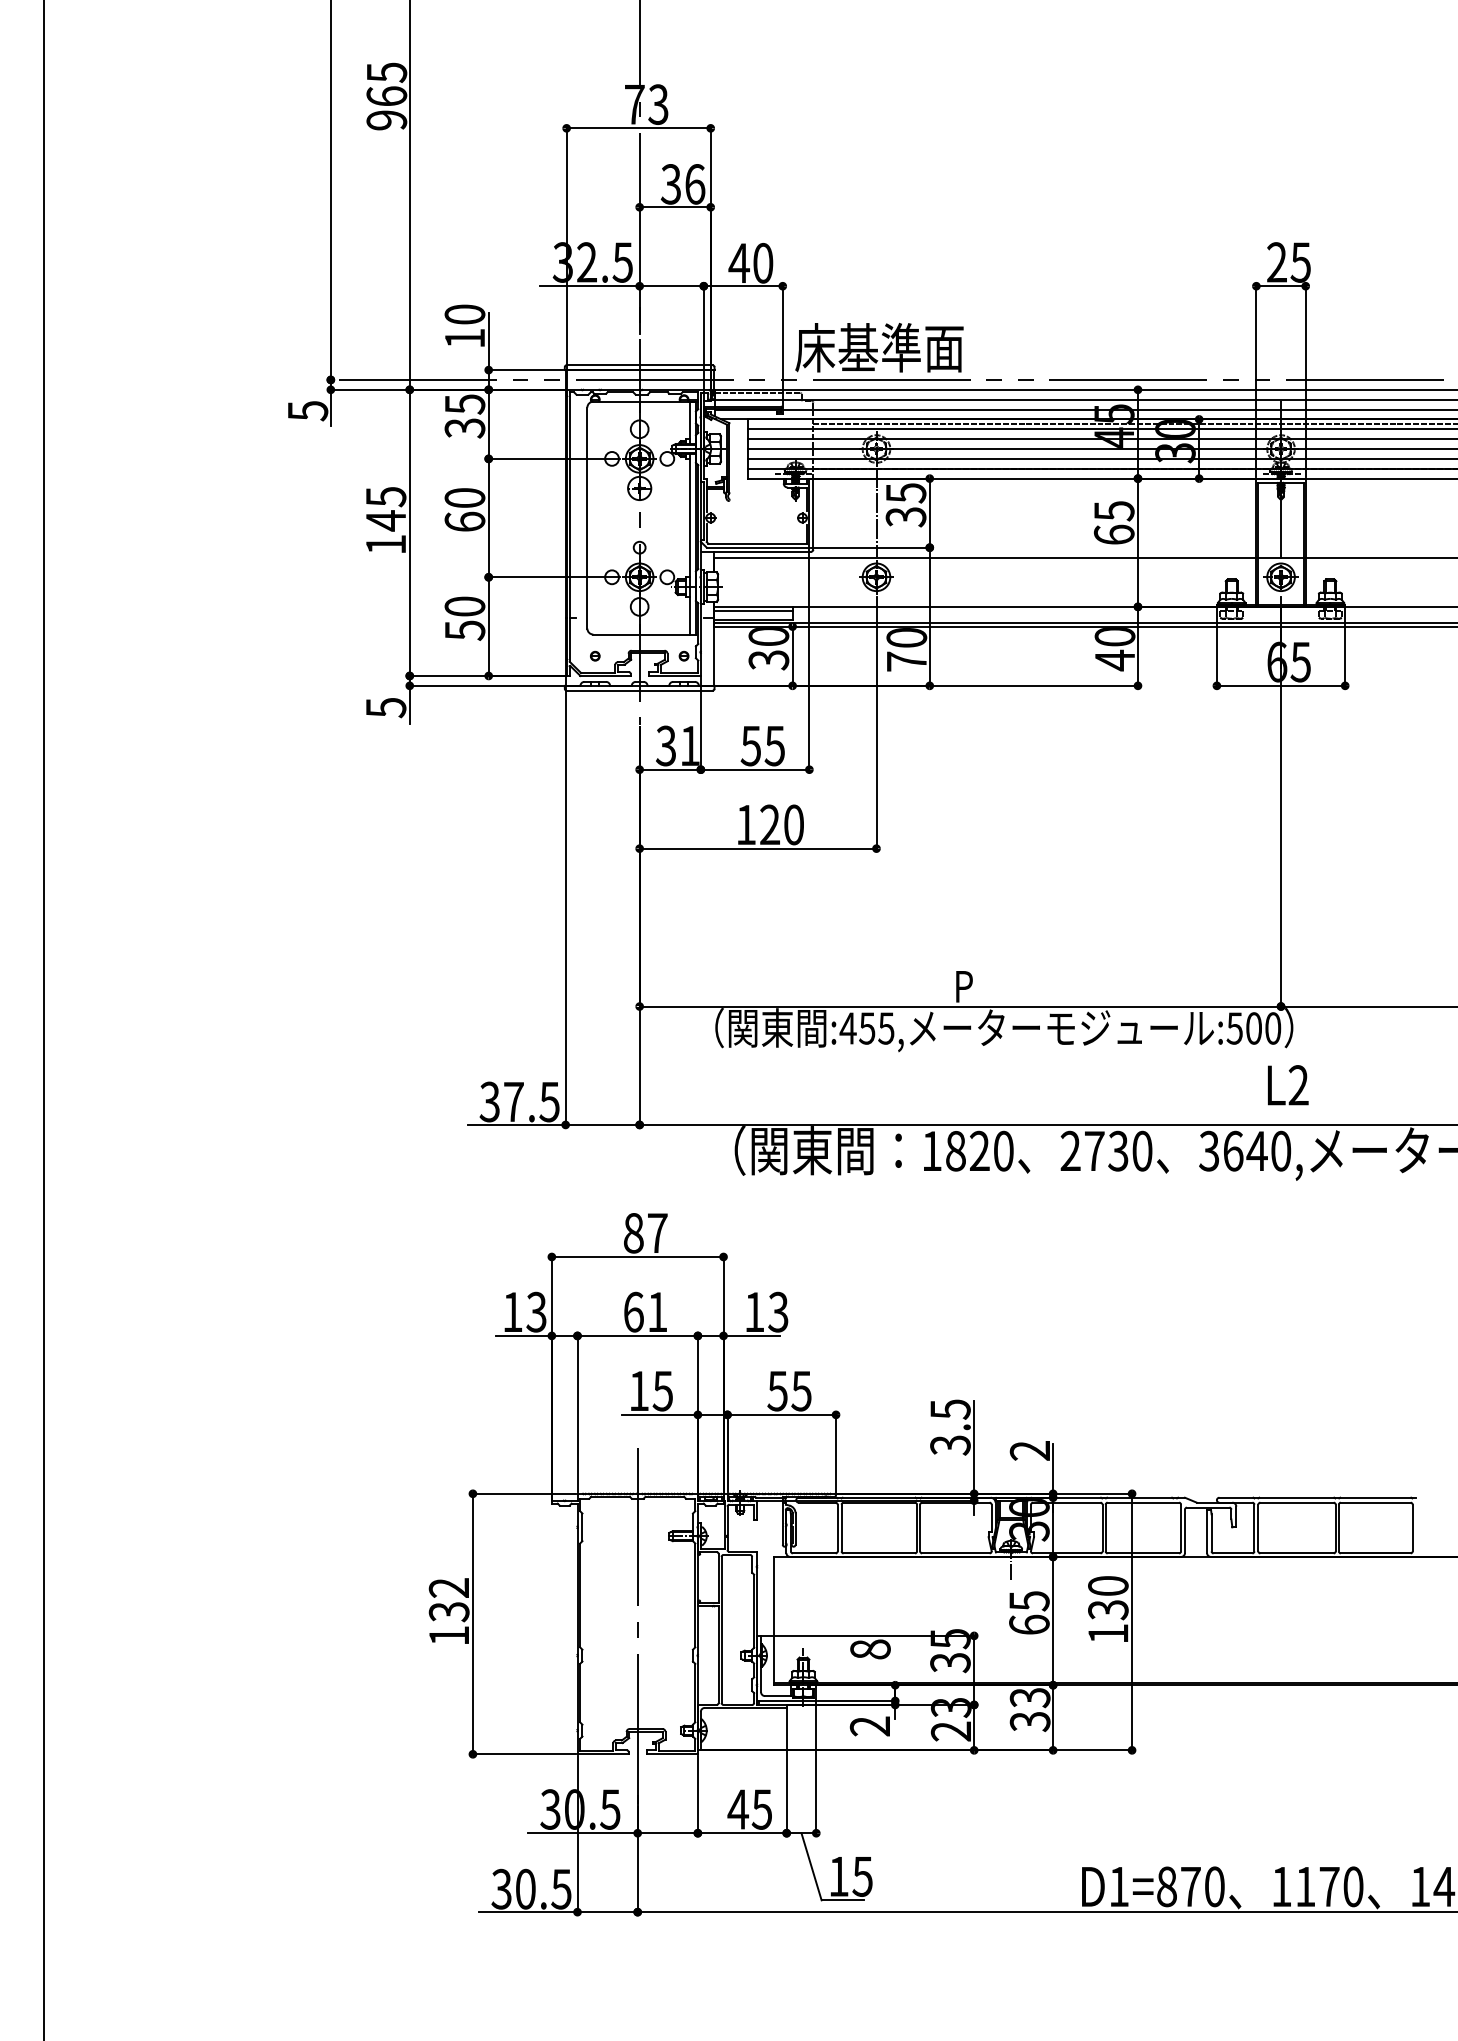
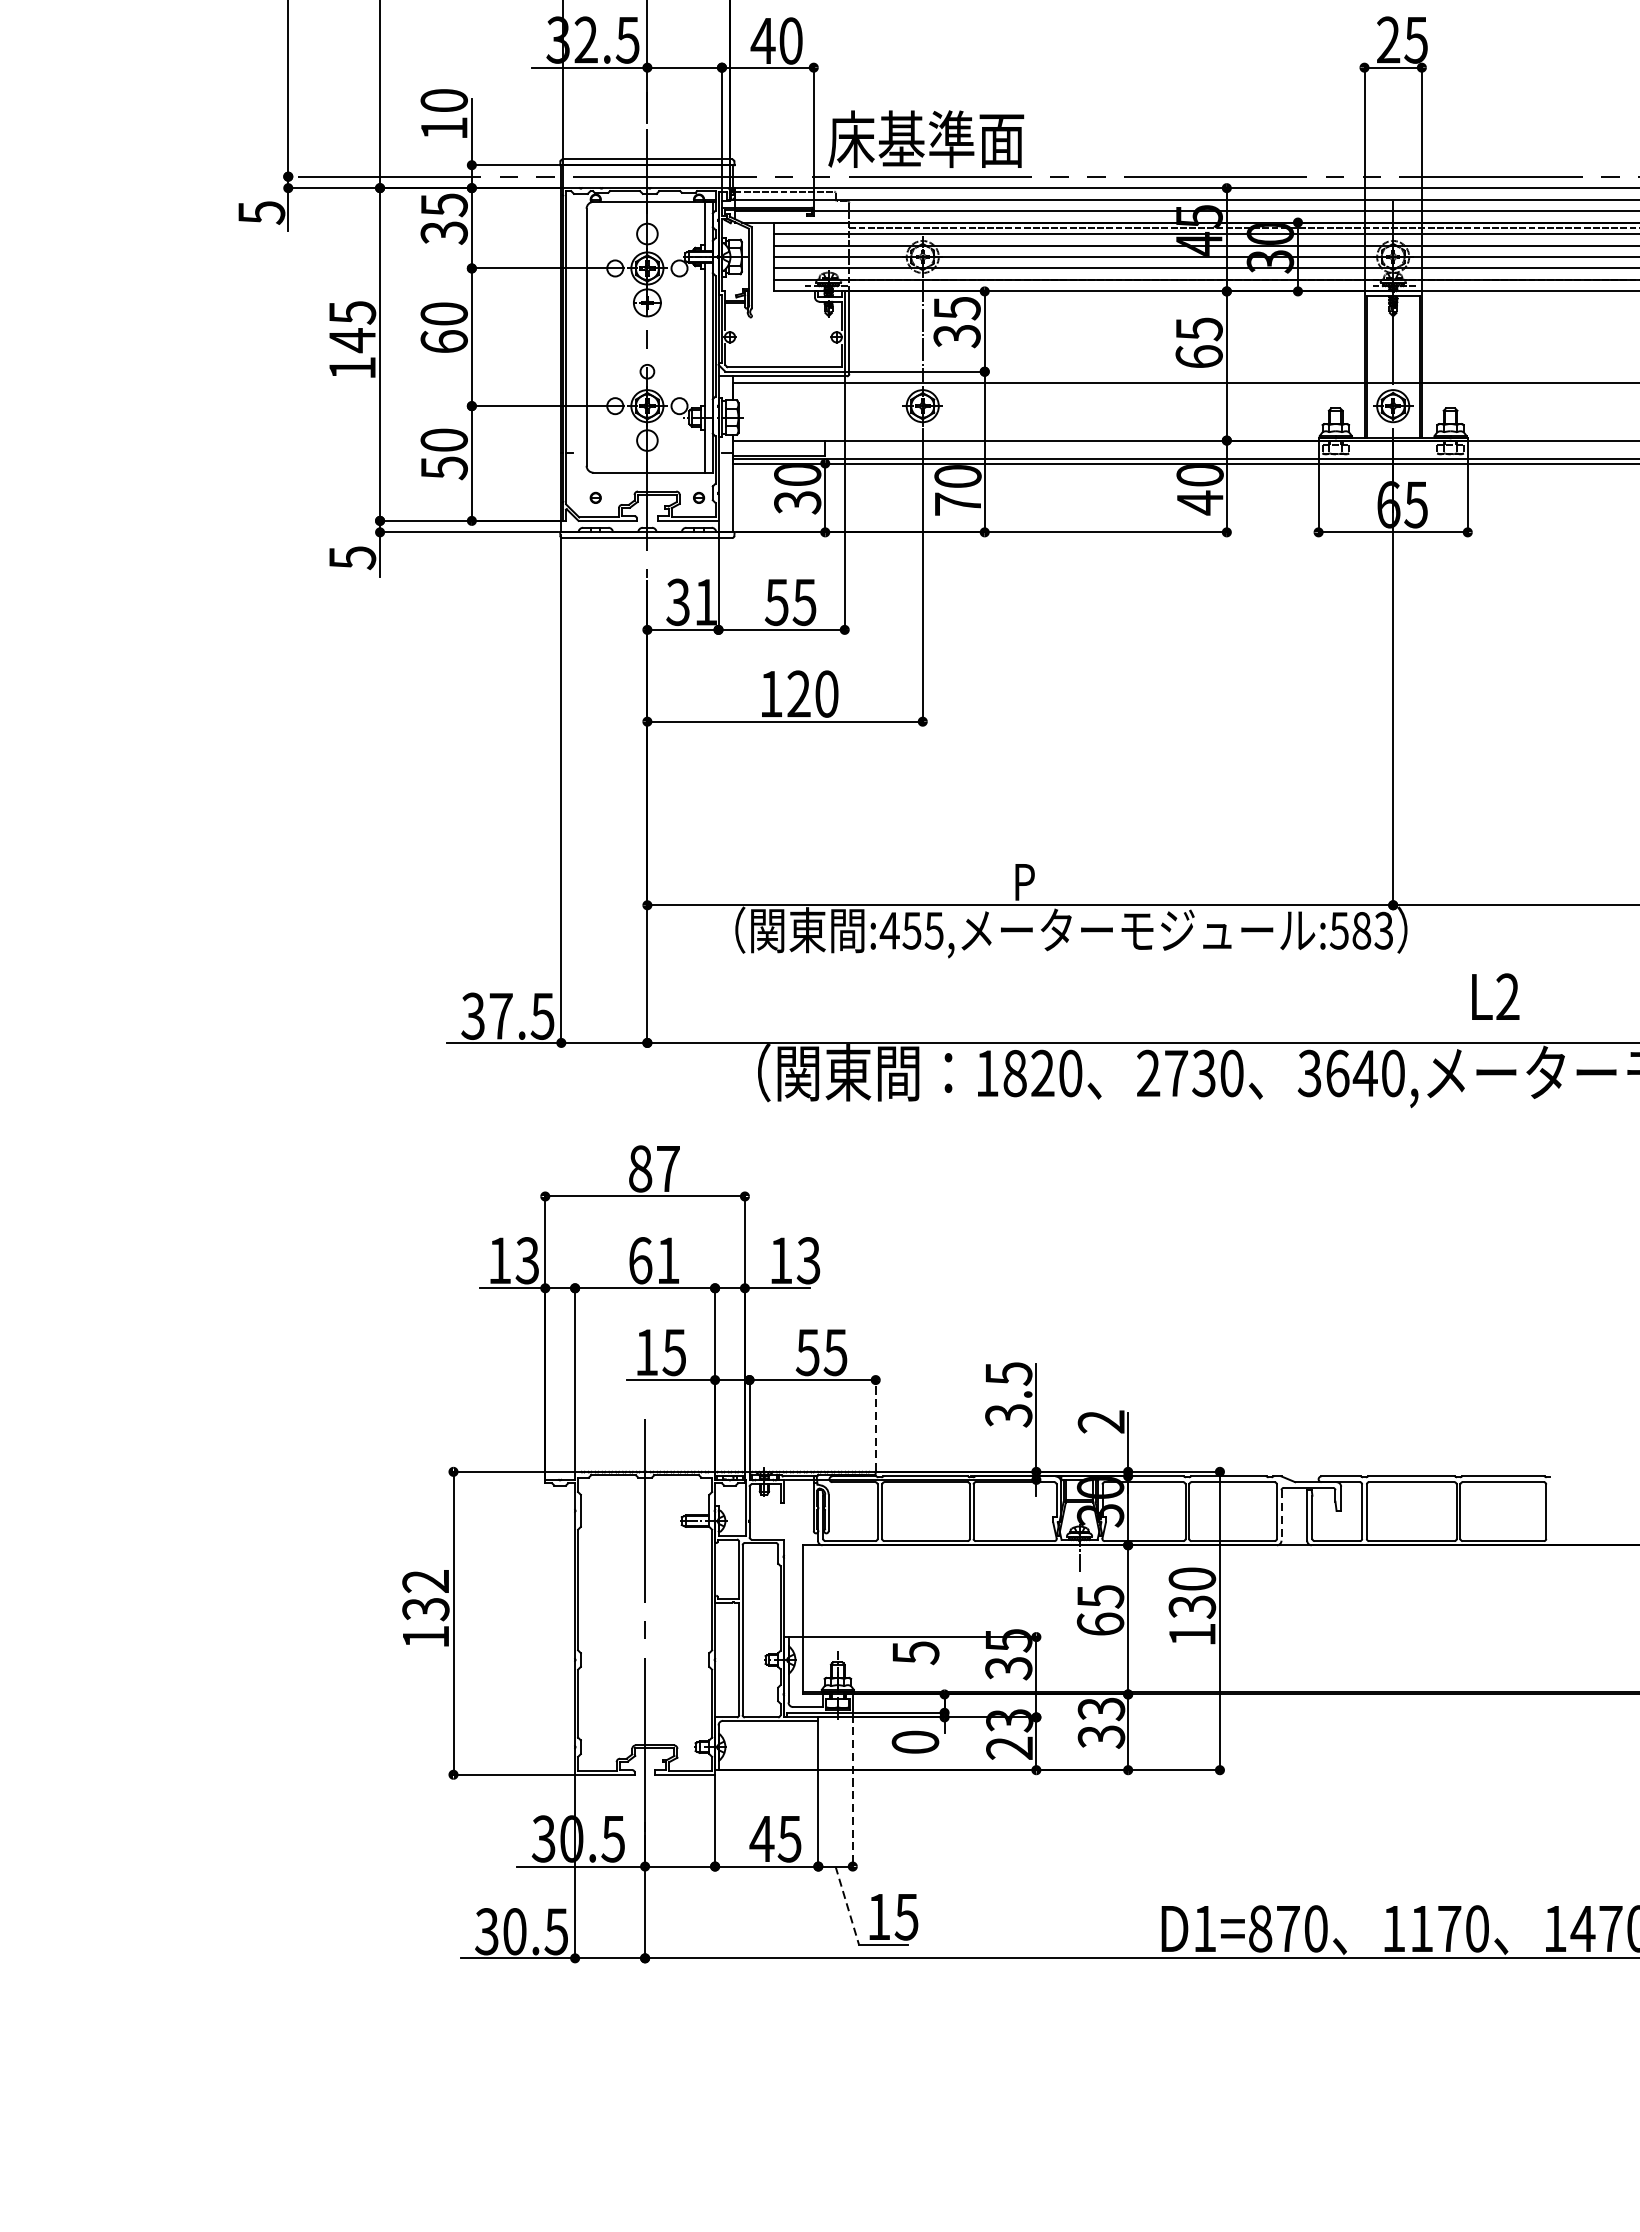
line: (752, 610) -> (778, 444), removed
text: (1263, 1028) -> (1372, 930), :500 -> :583
text: (1288, 1085) -> (1496, 997), moved
line: (836, 1452) -> (876, 1423), solid -> dashed
line: (1185, 1531) -> (1282, 1515), solid -> dashed
text: (870, 1649) -> (915, 1652), 8 -> 5
text: (869, 1726) -> (914, 1742), 2 -> 0
line: (816, 1769) -> (853, 1792), solid -> dashed
line: (811, 1867) -> (847, 1906), solid -> dashed

